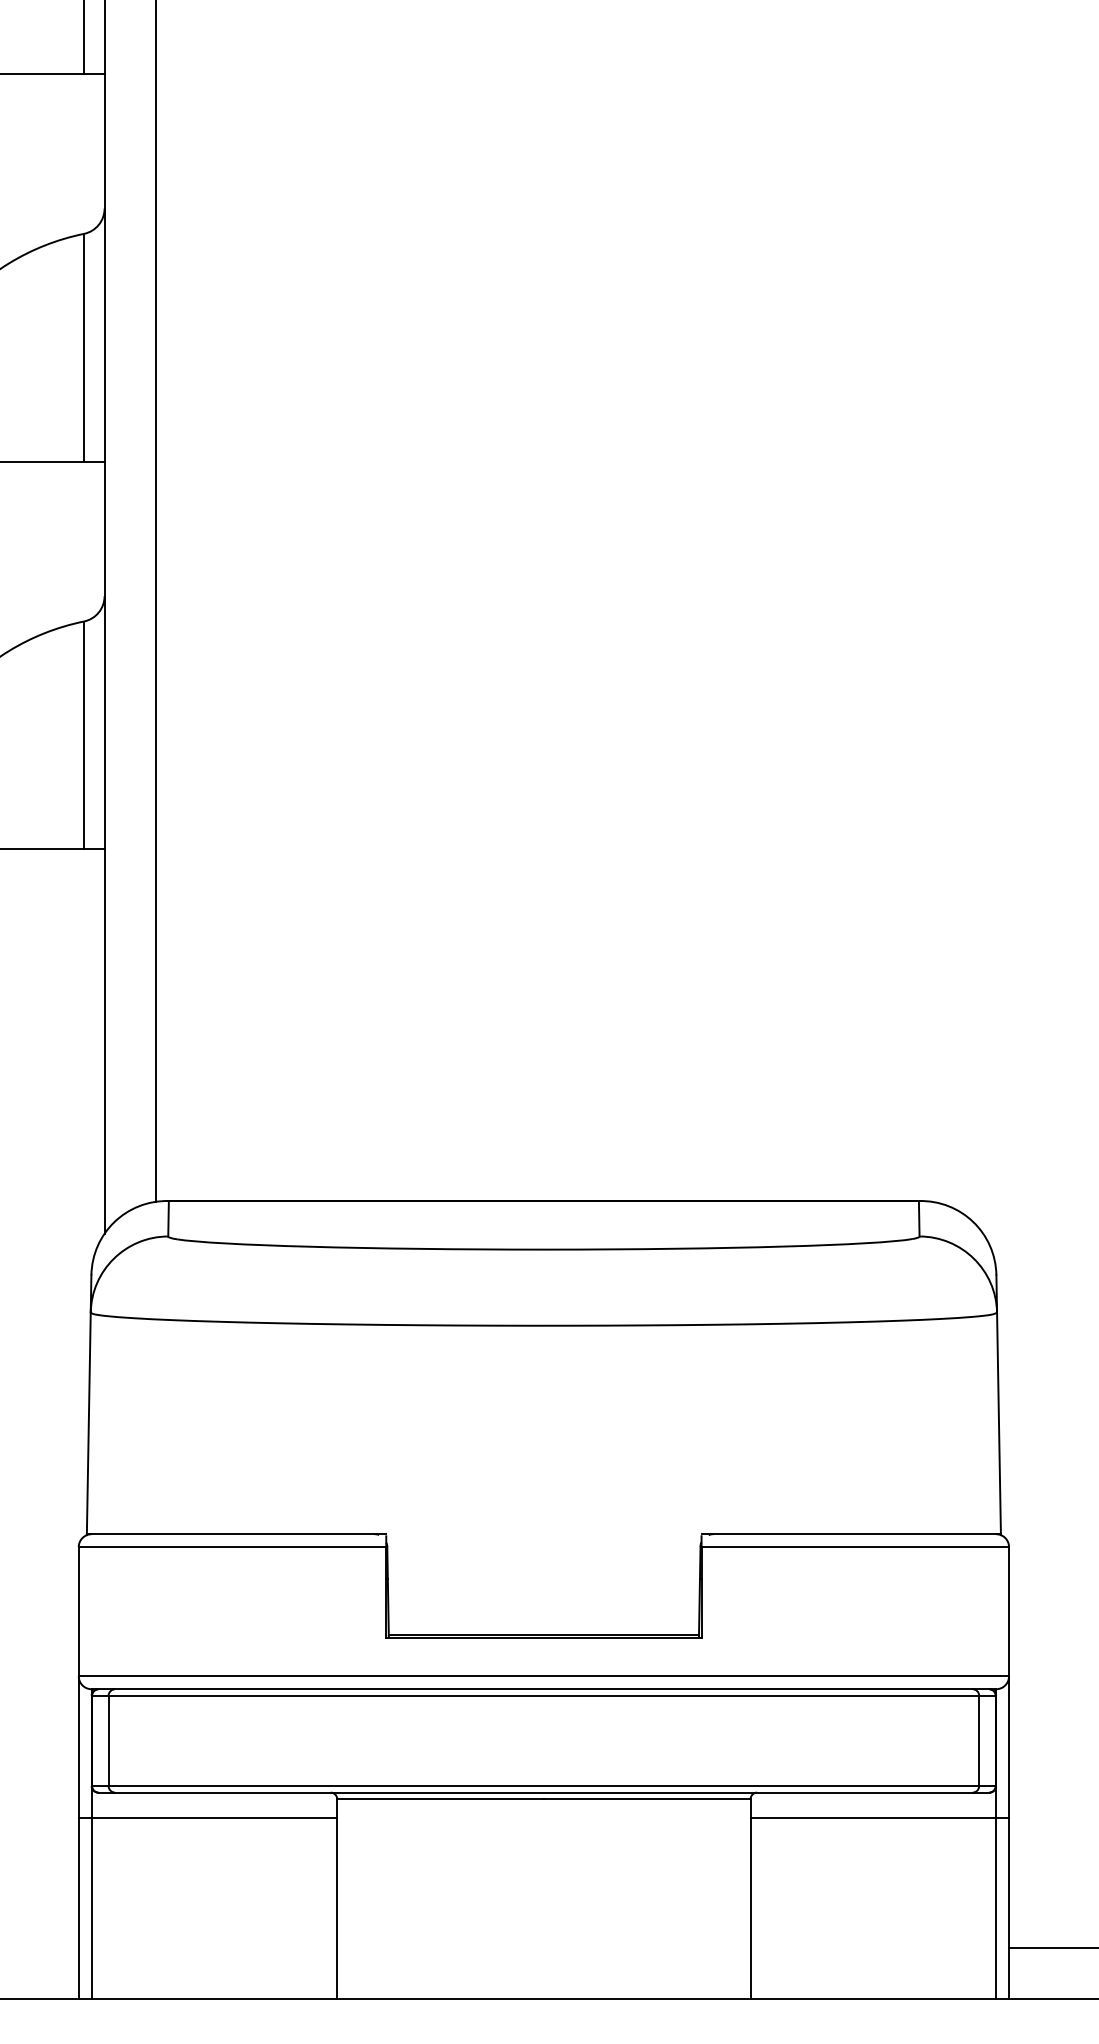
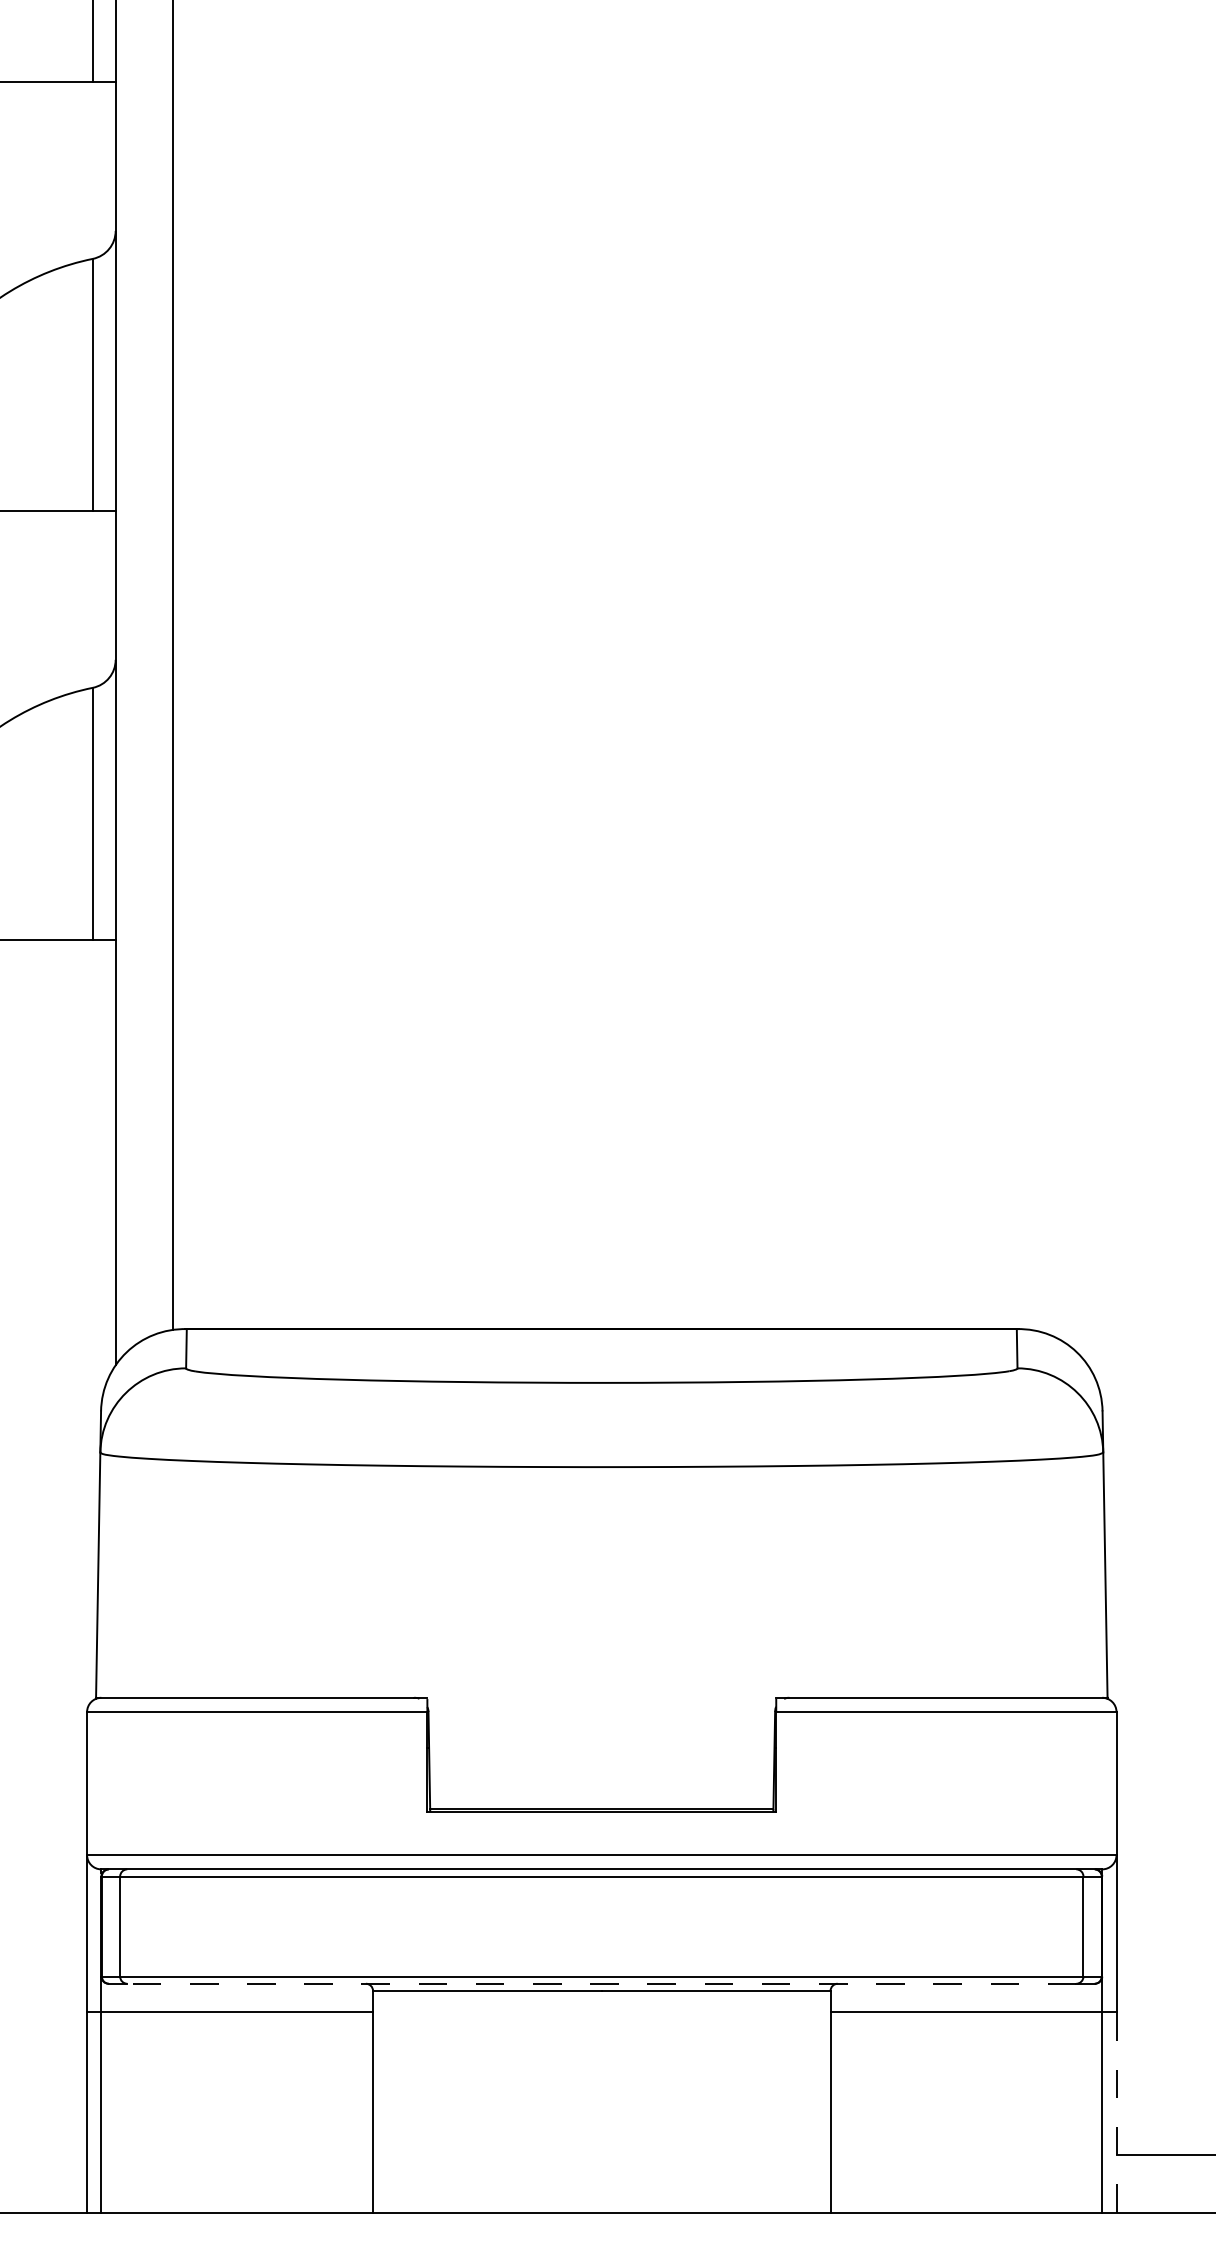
line: (543, 1792) -> (601, 1983), solid -> dashed
line: (1009, 1909) -> (1117, 2113), solid -> dashed

